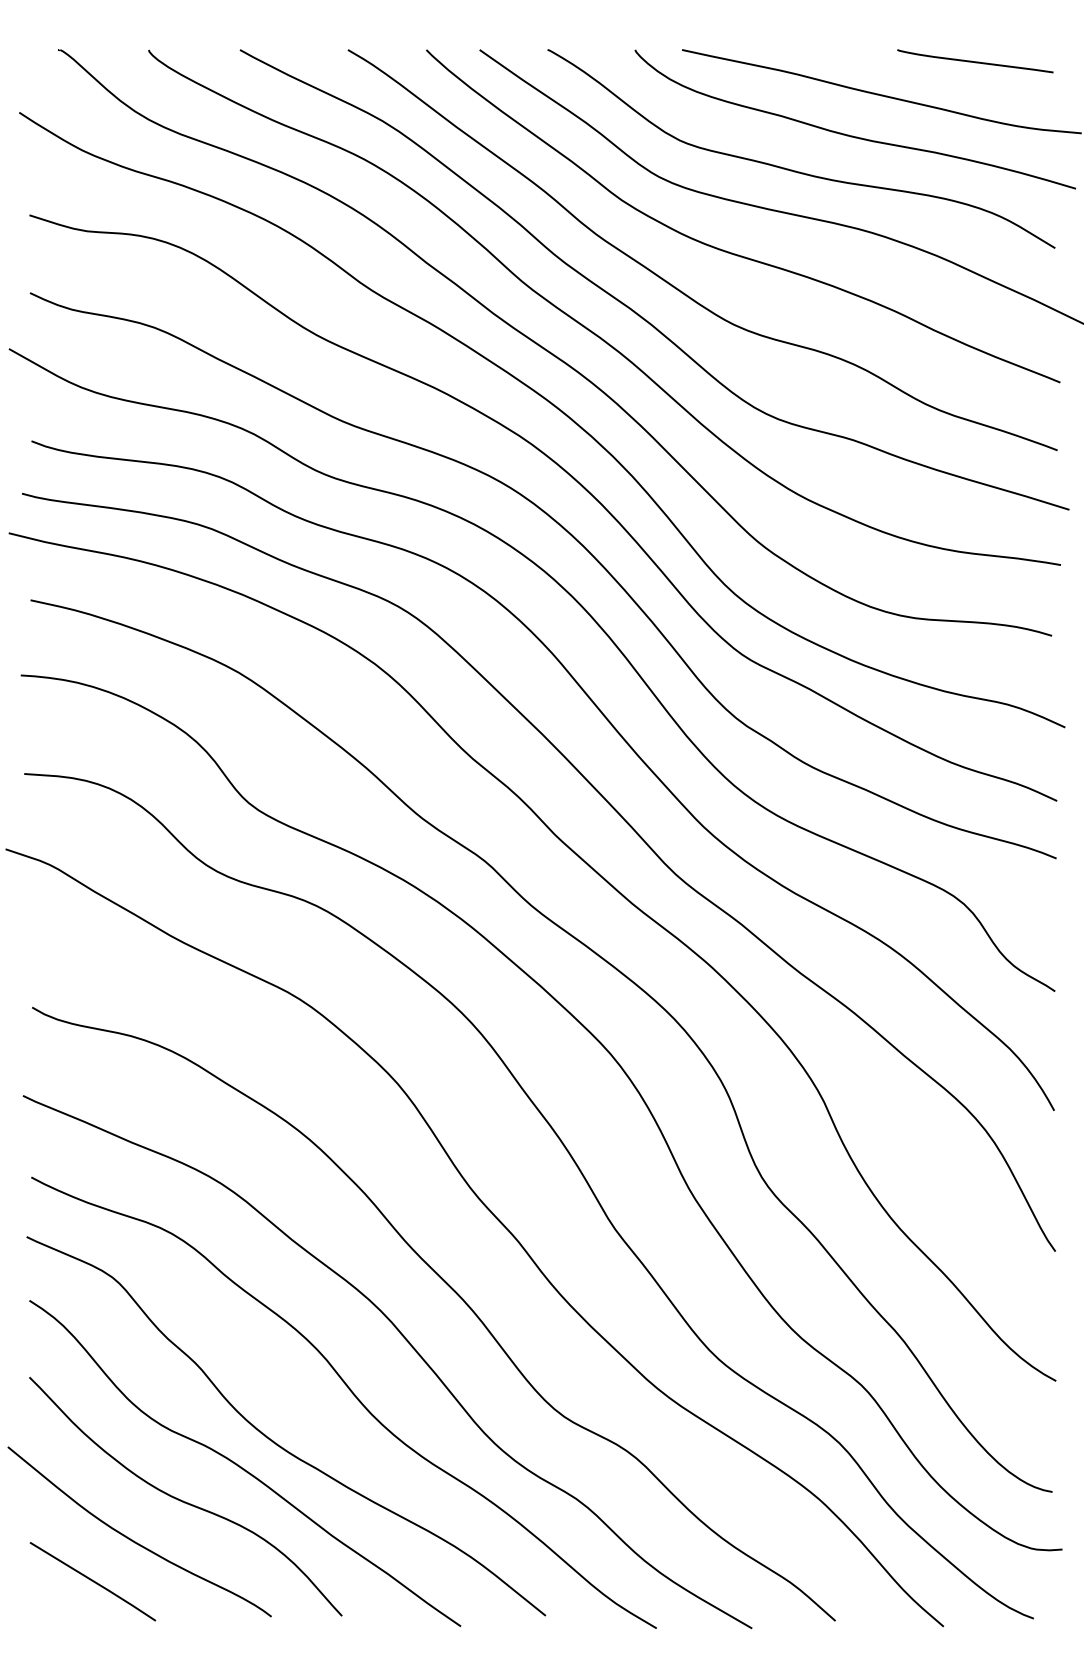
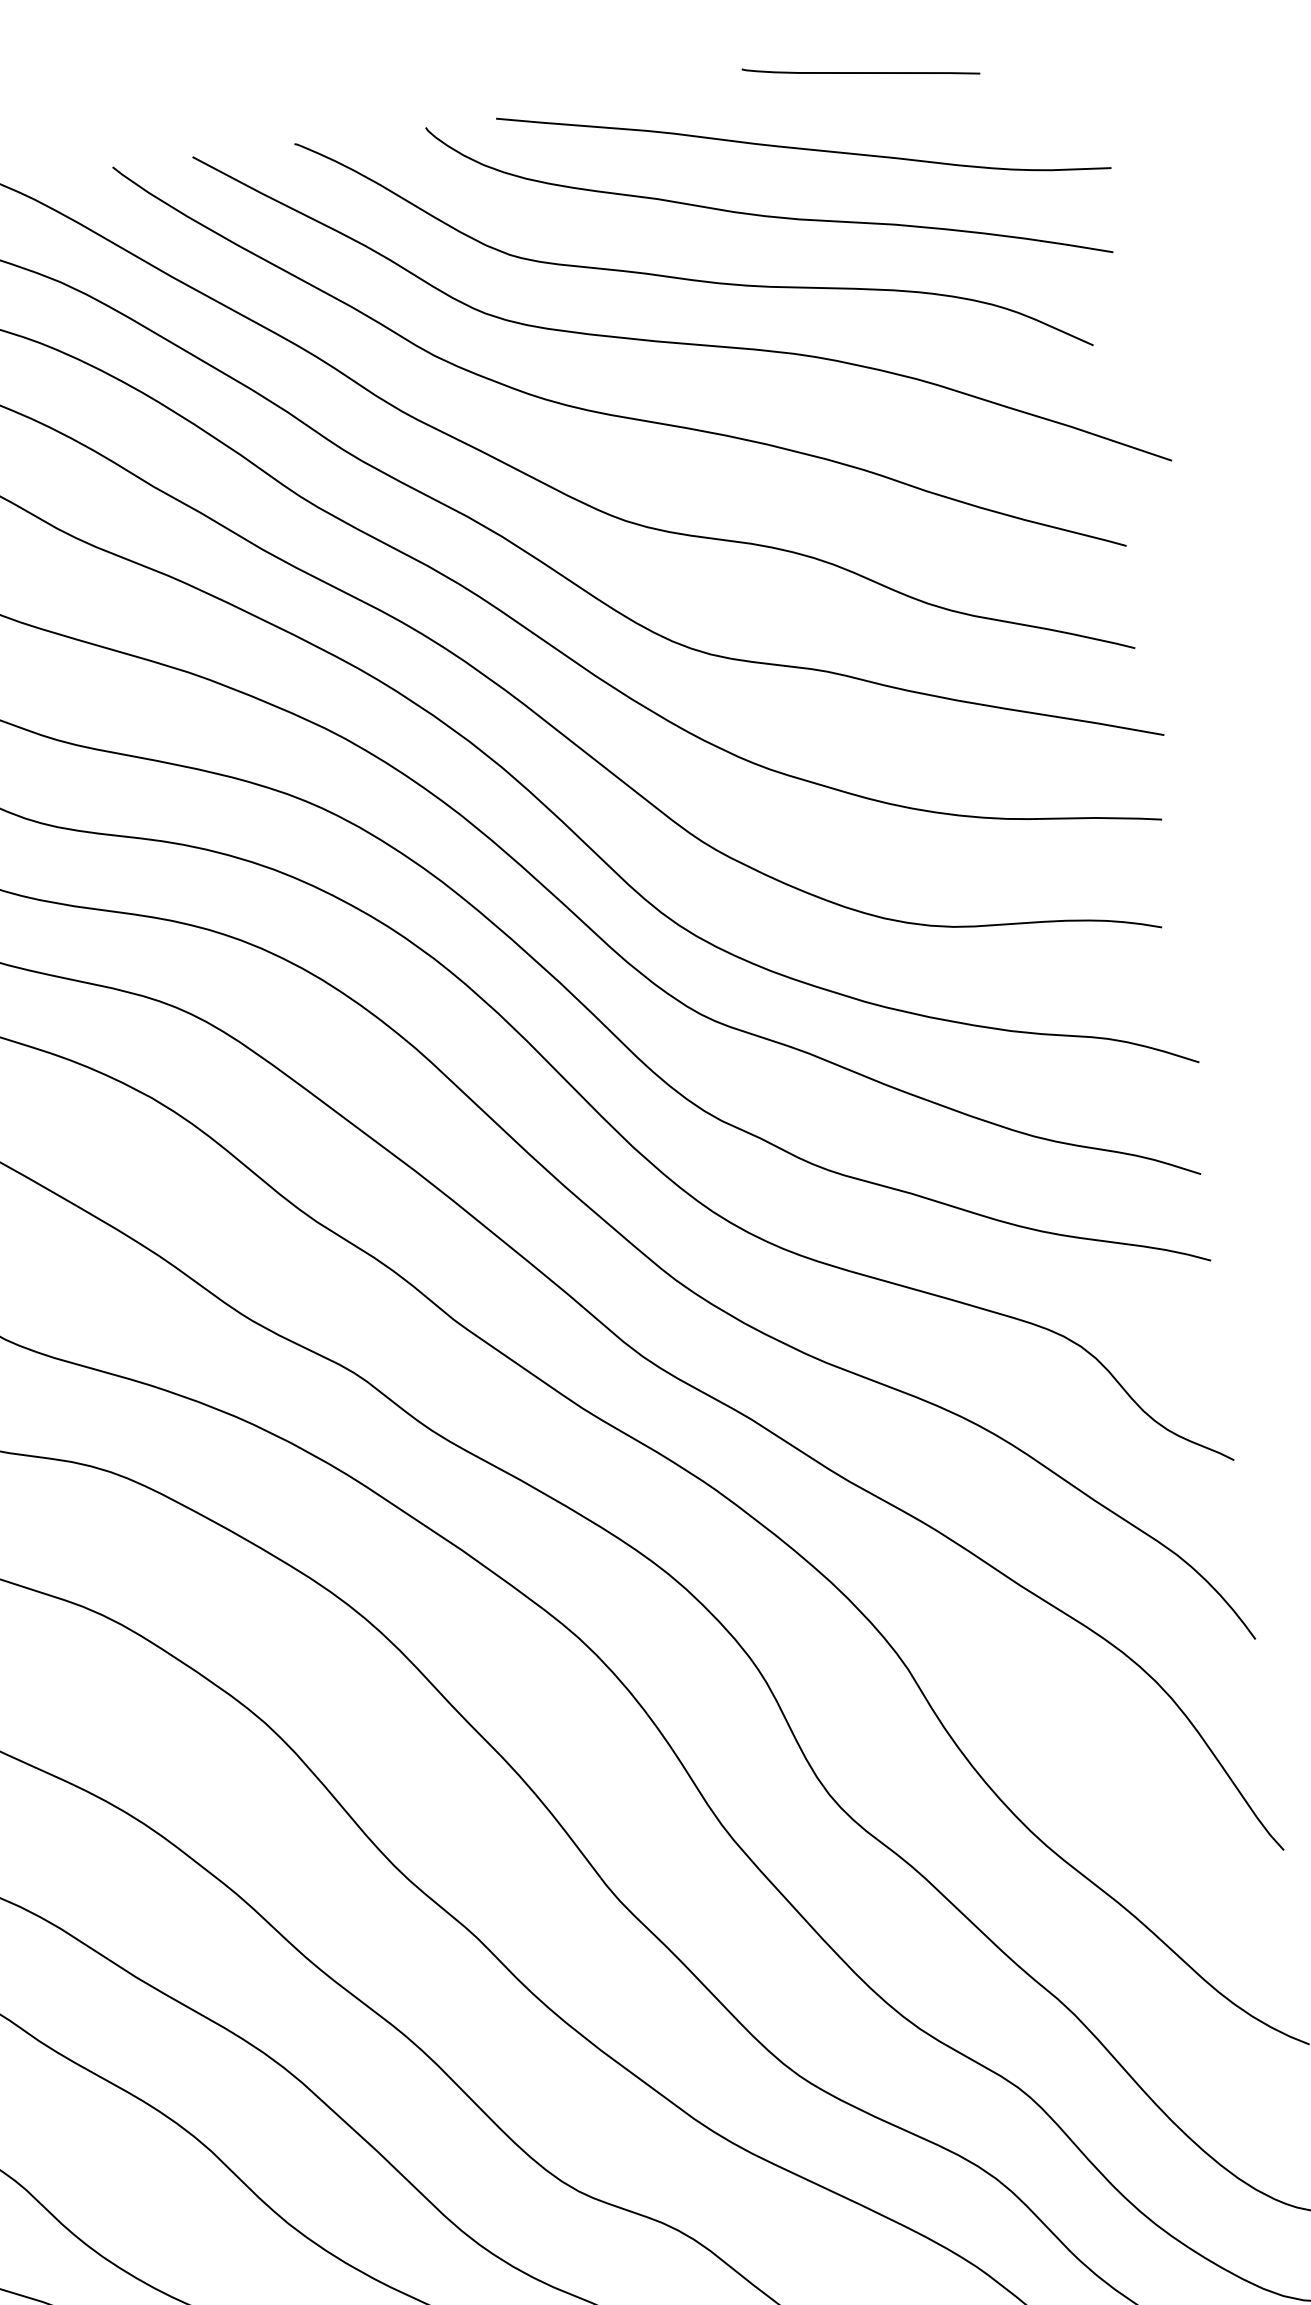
curve: (975, 61) -> (861, 71), moved

